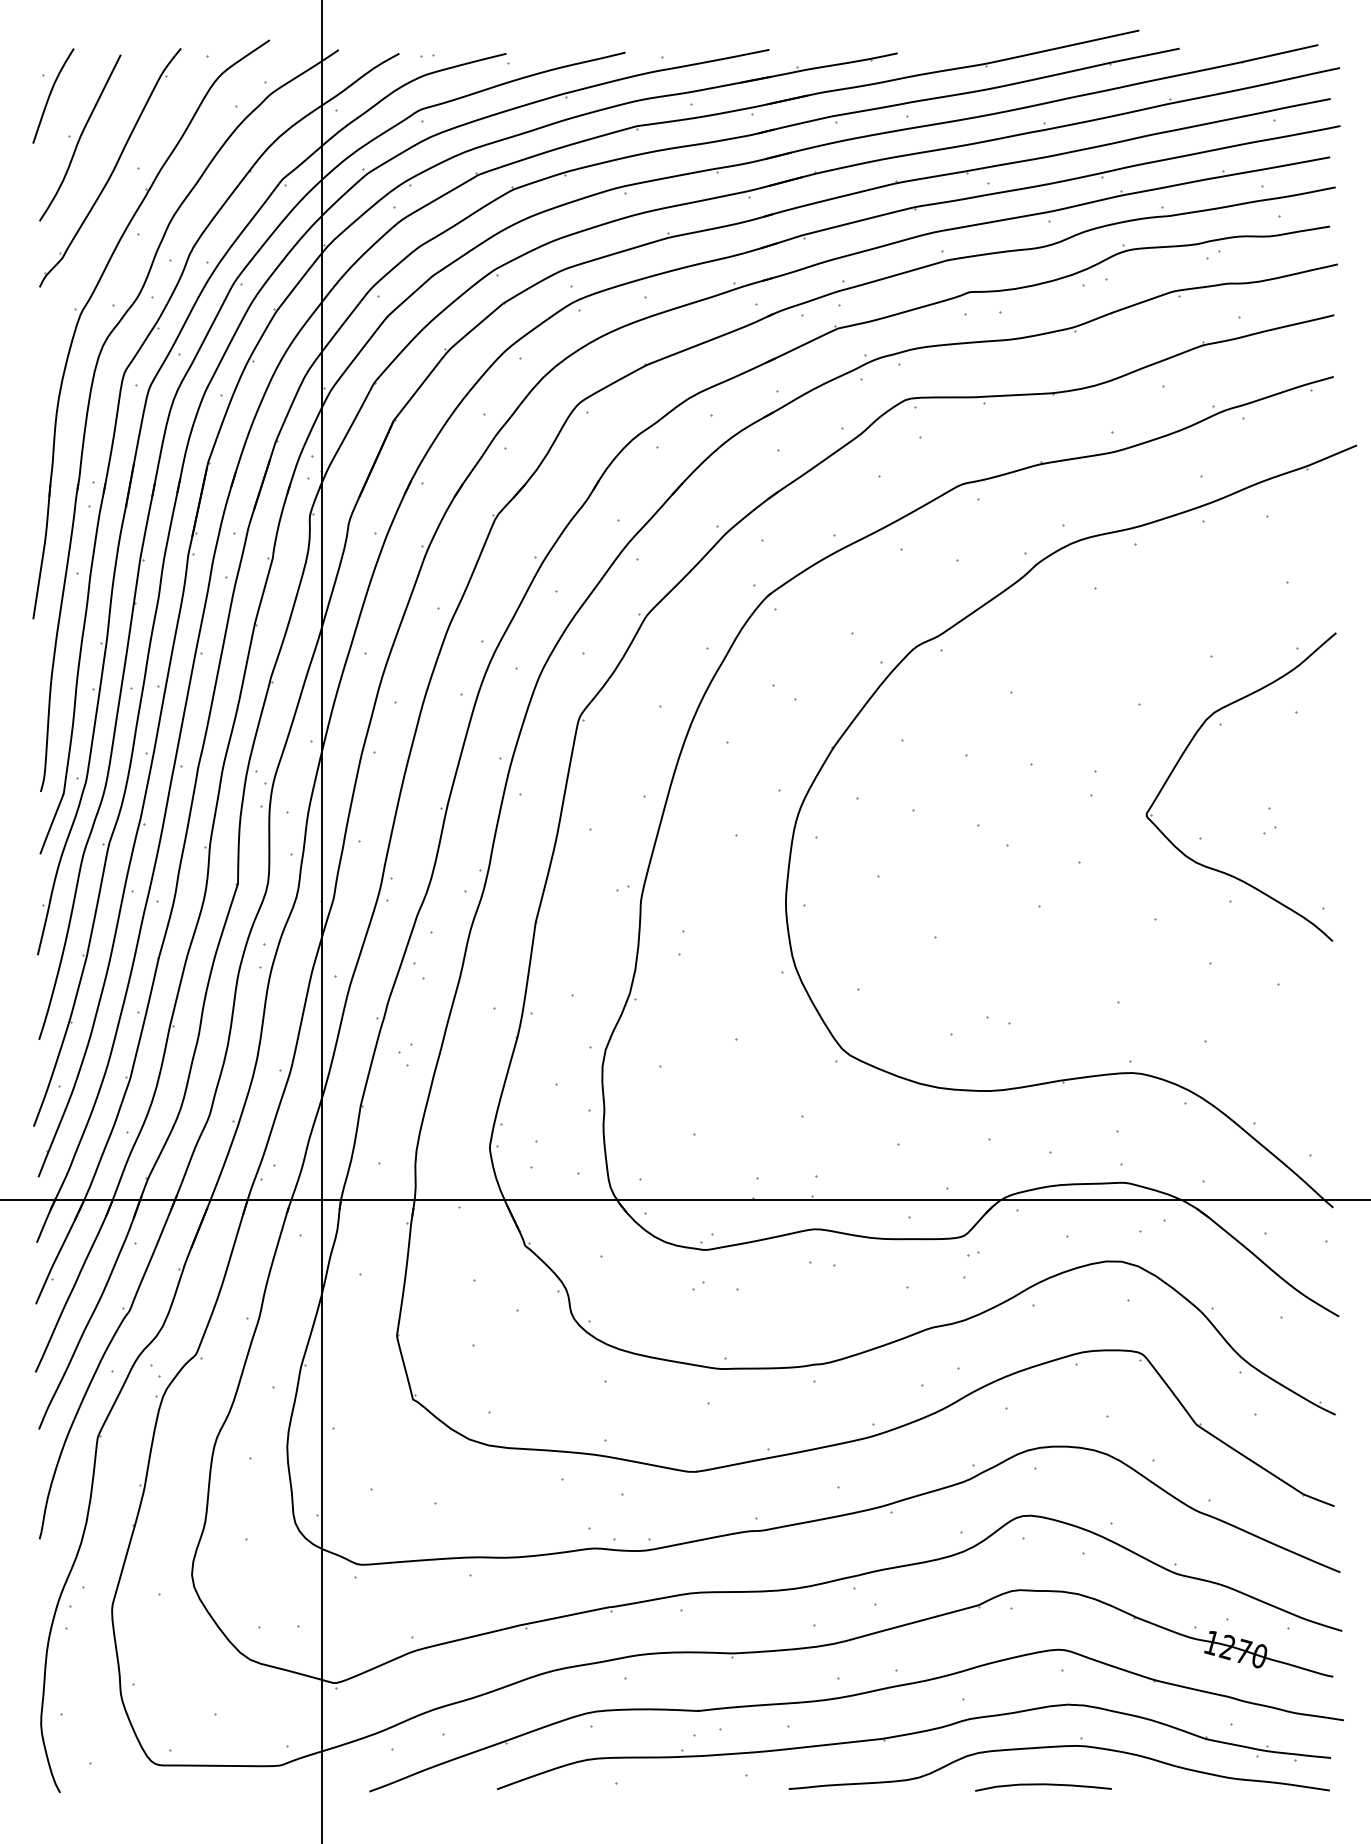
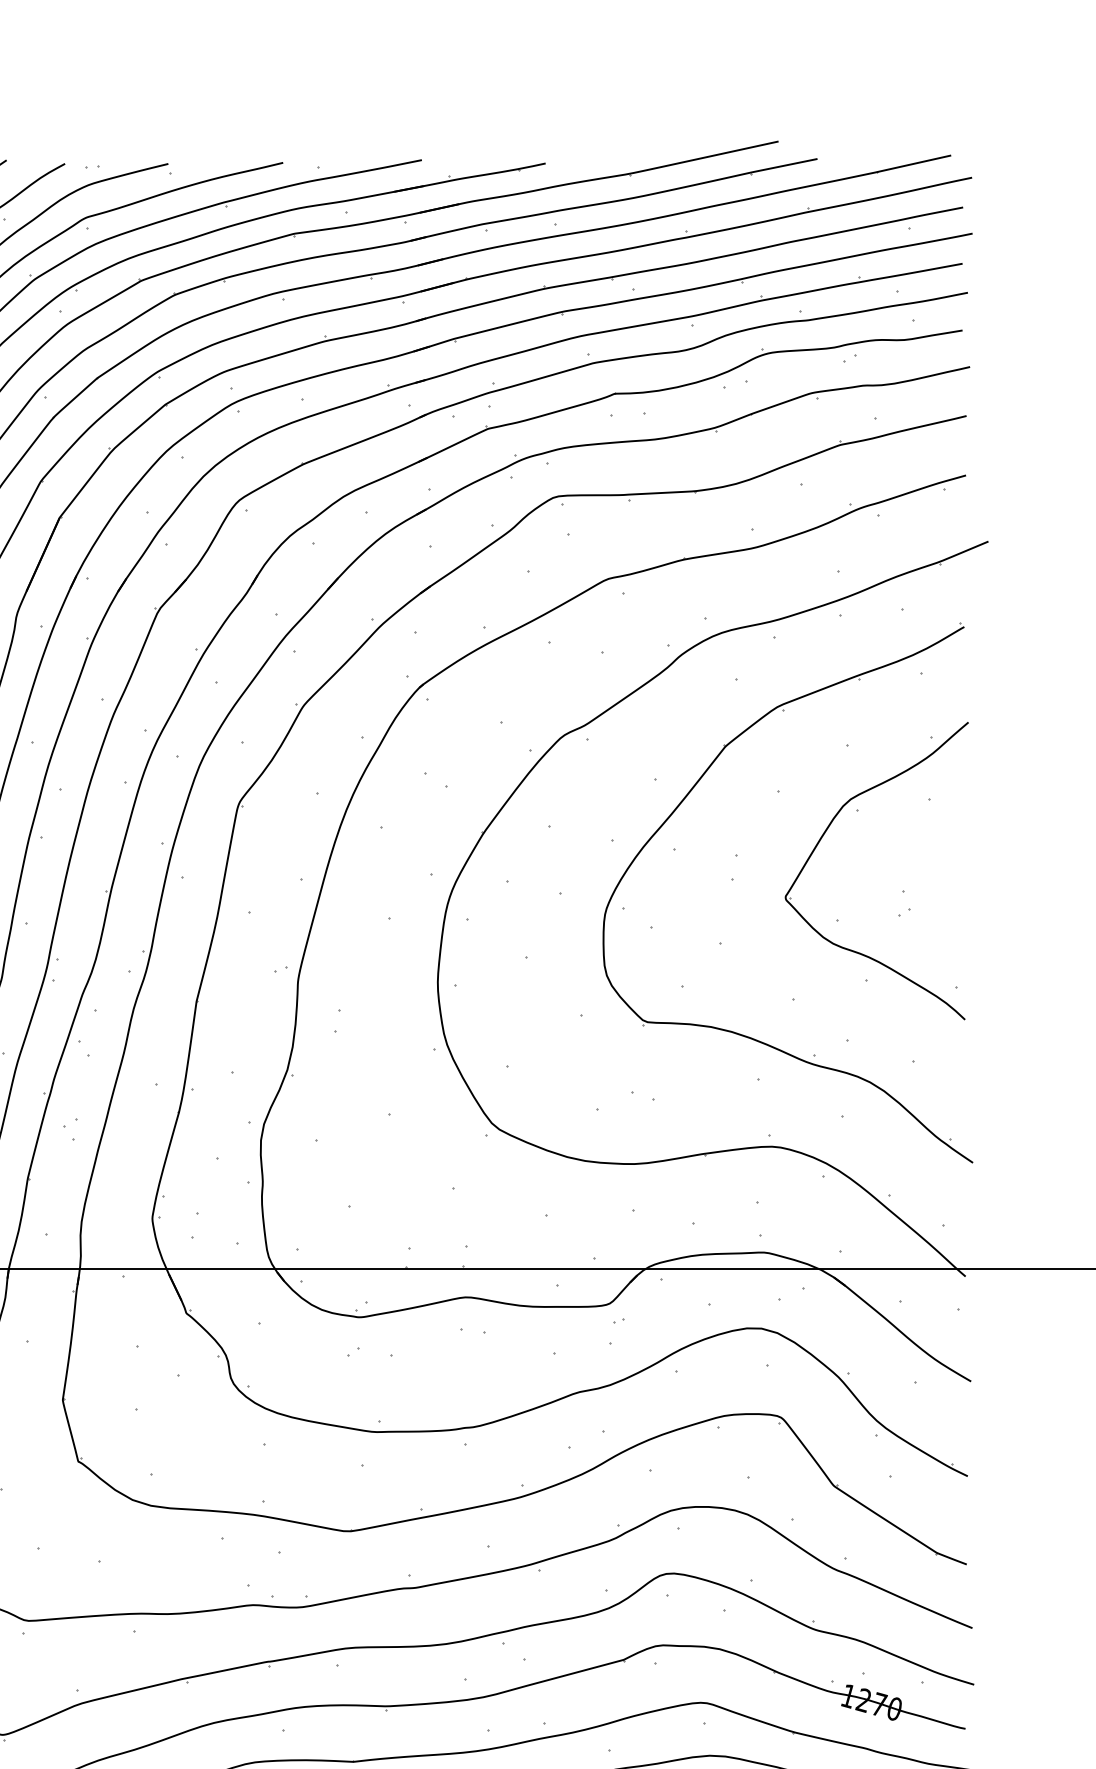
part: (1035, 721) -> (678, 807), added

